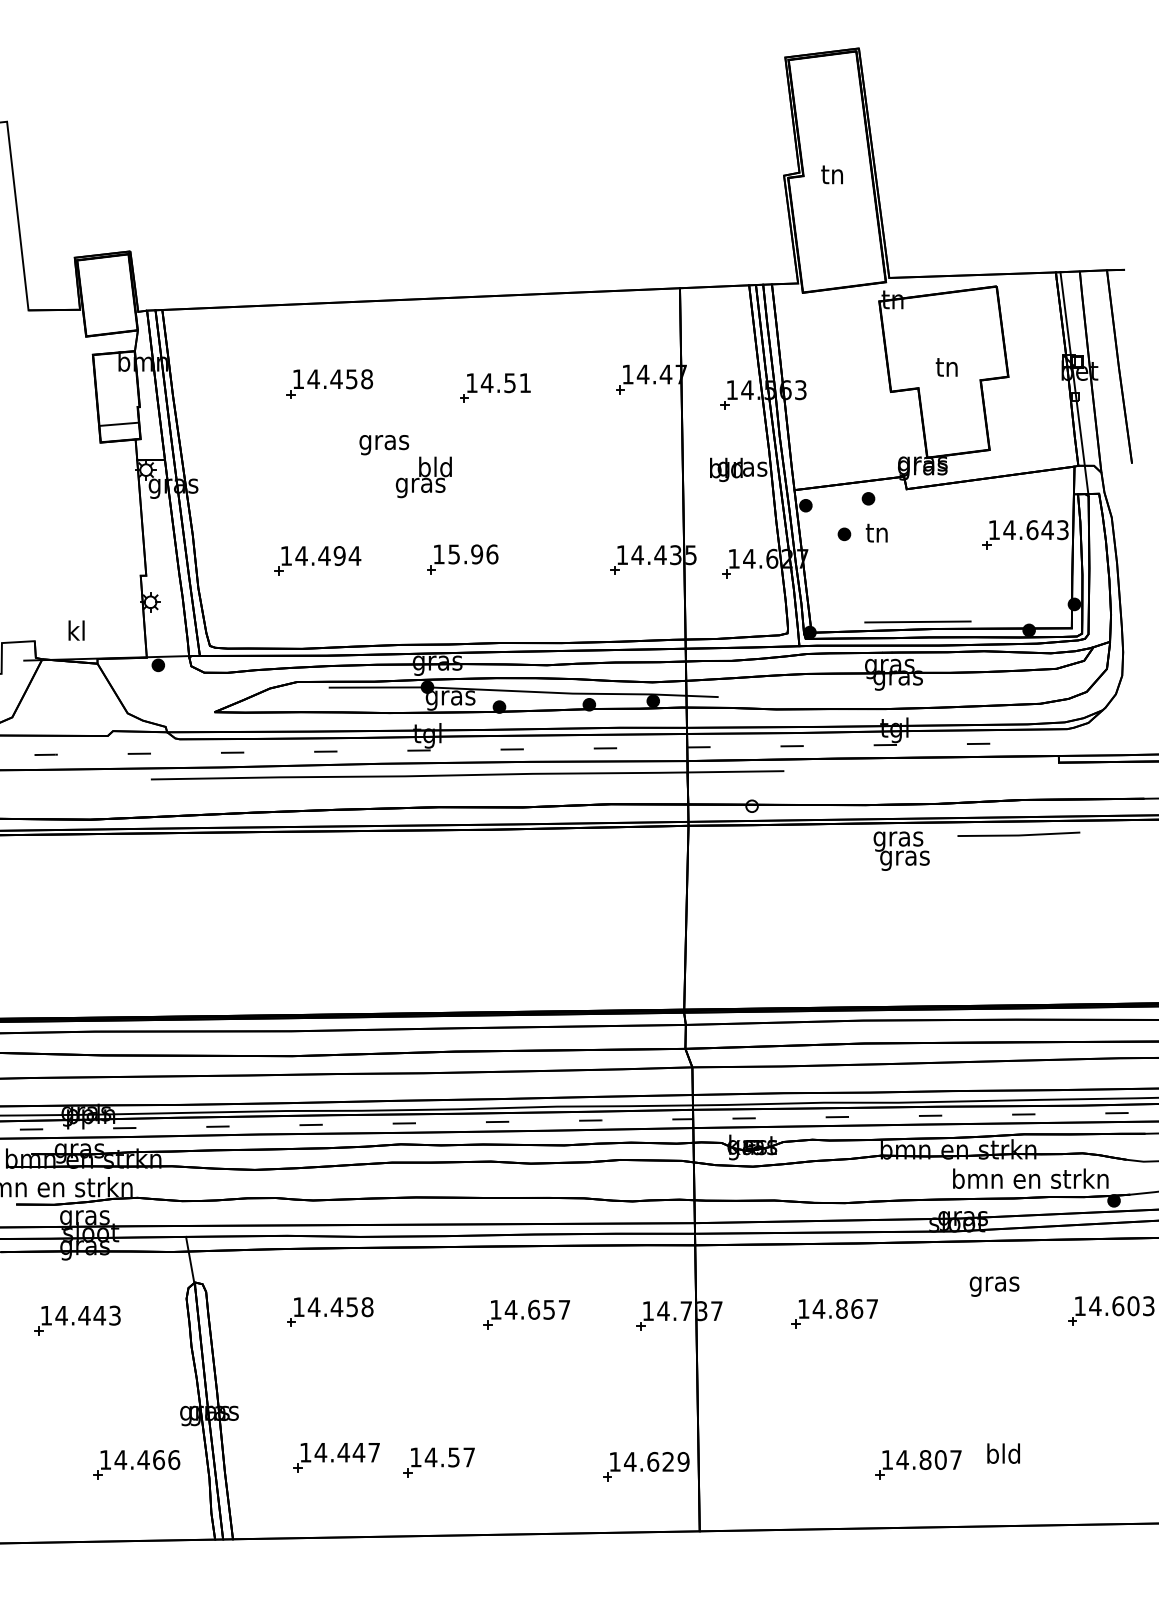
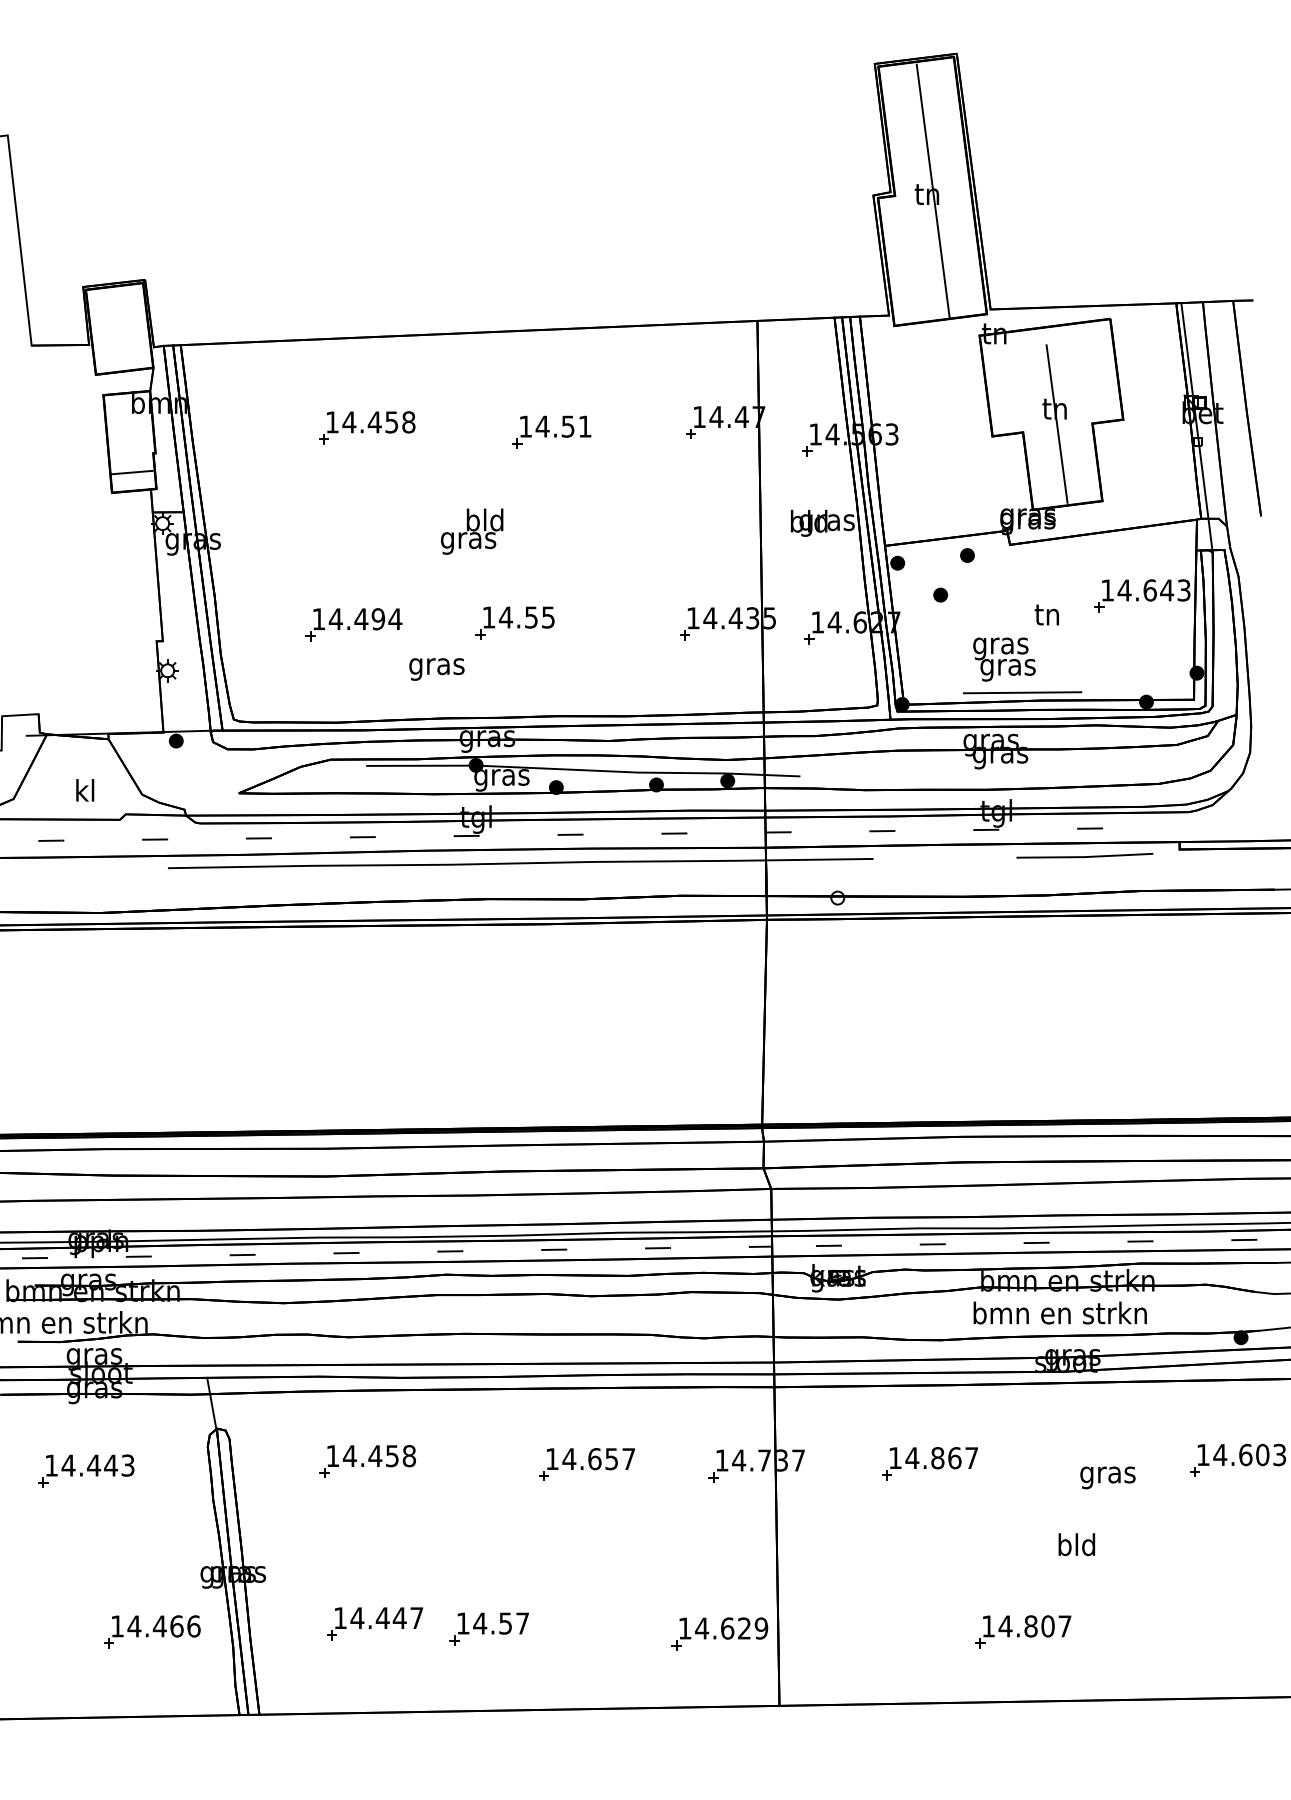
line: (837, 171) -> (932, 190), added
line: (948, 380) -> (1056, 423), added
text: (384, 445) -> (437, 669), moved
text: (876, 532) -> (1046, 614), moved
text: (472, 554) -> (526, 617), 15.96 -> 14.55
text: (76, 630) -> (85, 790), moved
line: (1018, 834) -> (1084, 855), moved
text: (901, 850) -> (1004, 658), moved
text: (1030, 1178) -> (1059, 1312), moved
text: (994, 1286) -> (1107, 1477), moved
text: (1003, 1453) -> (1076, 1544), moved

